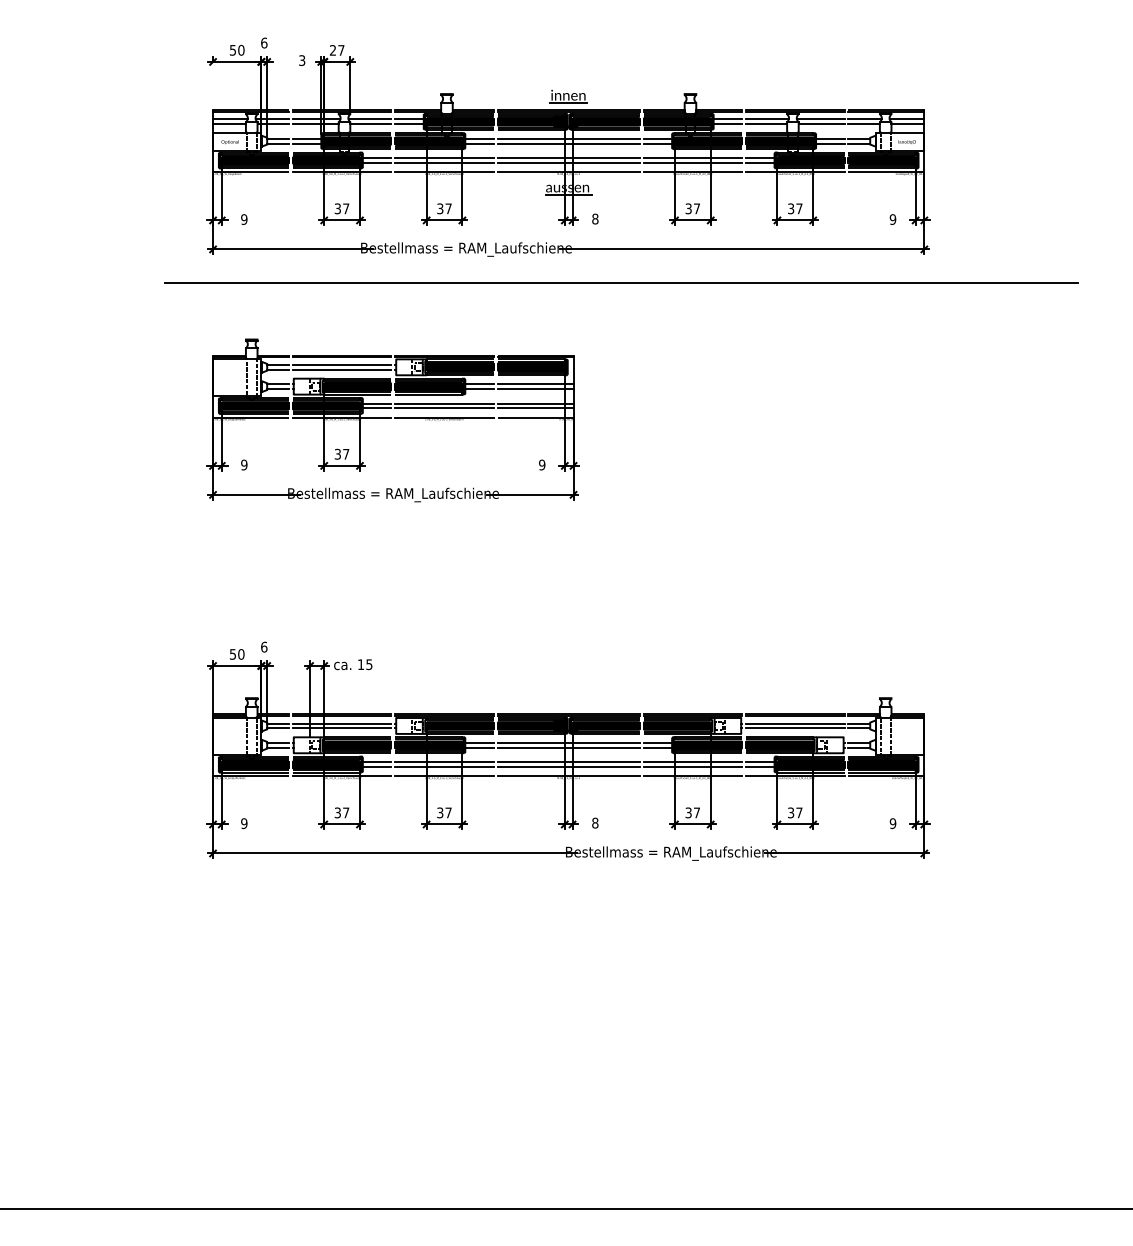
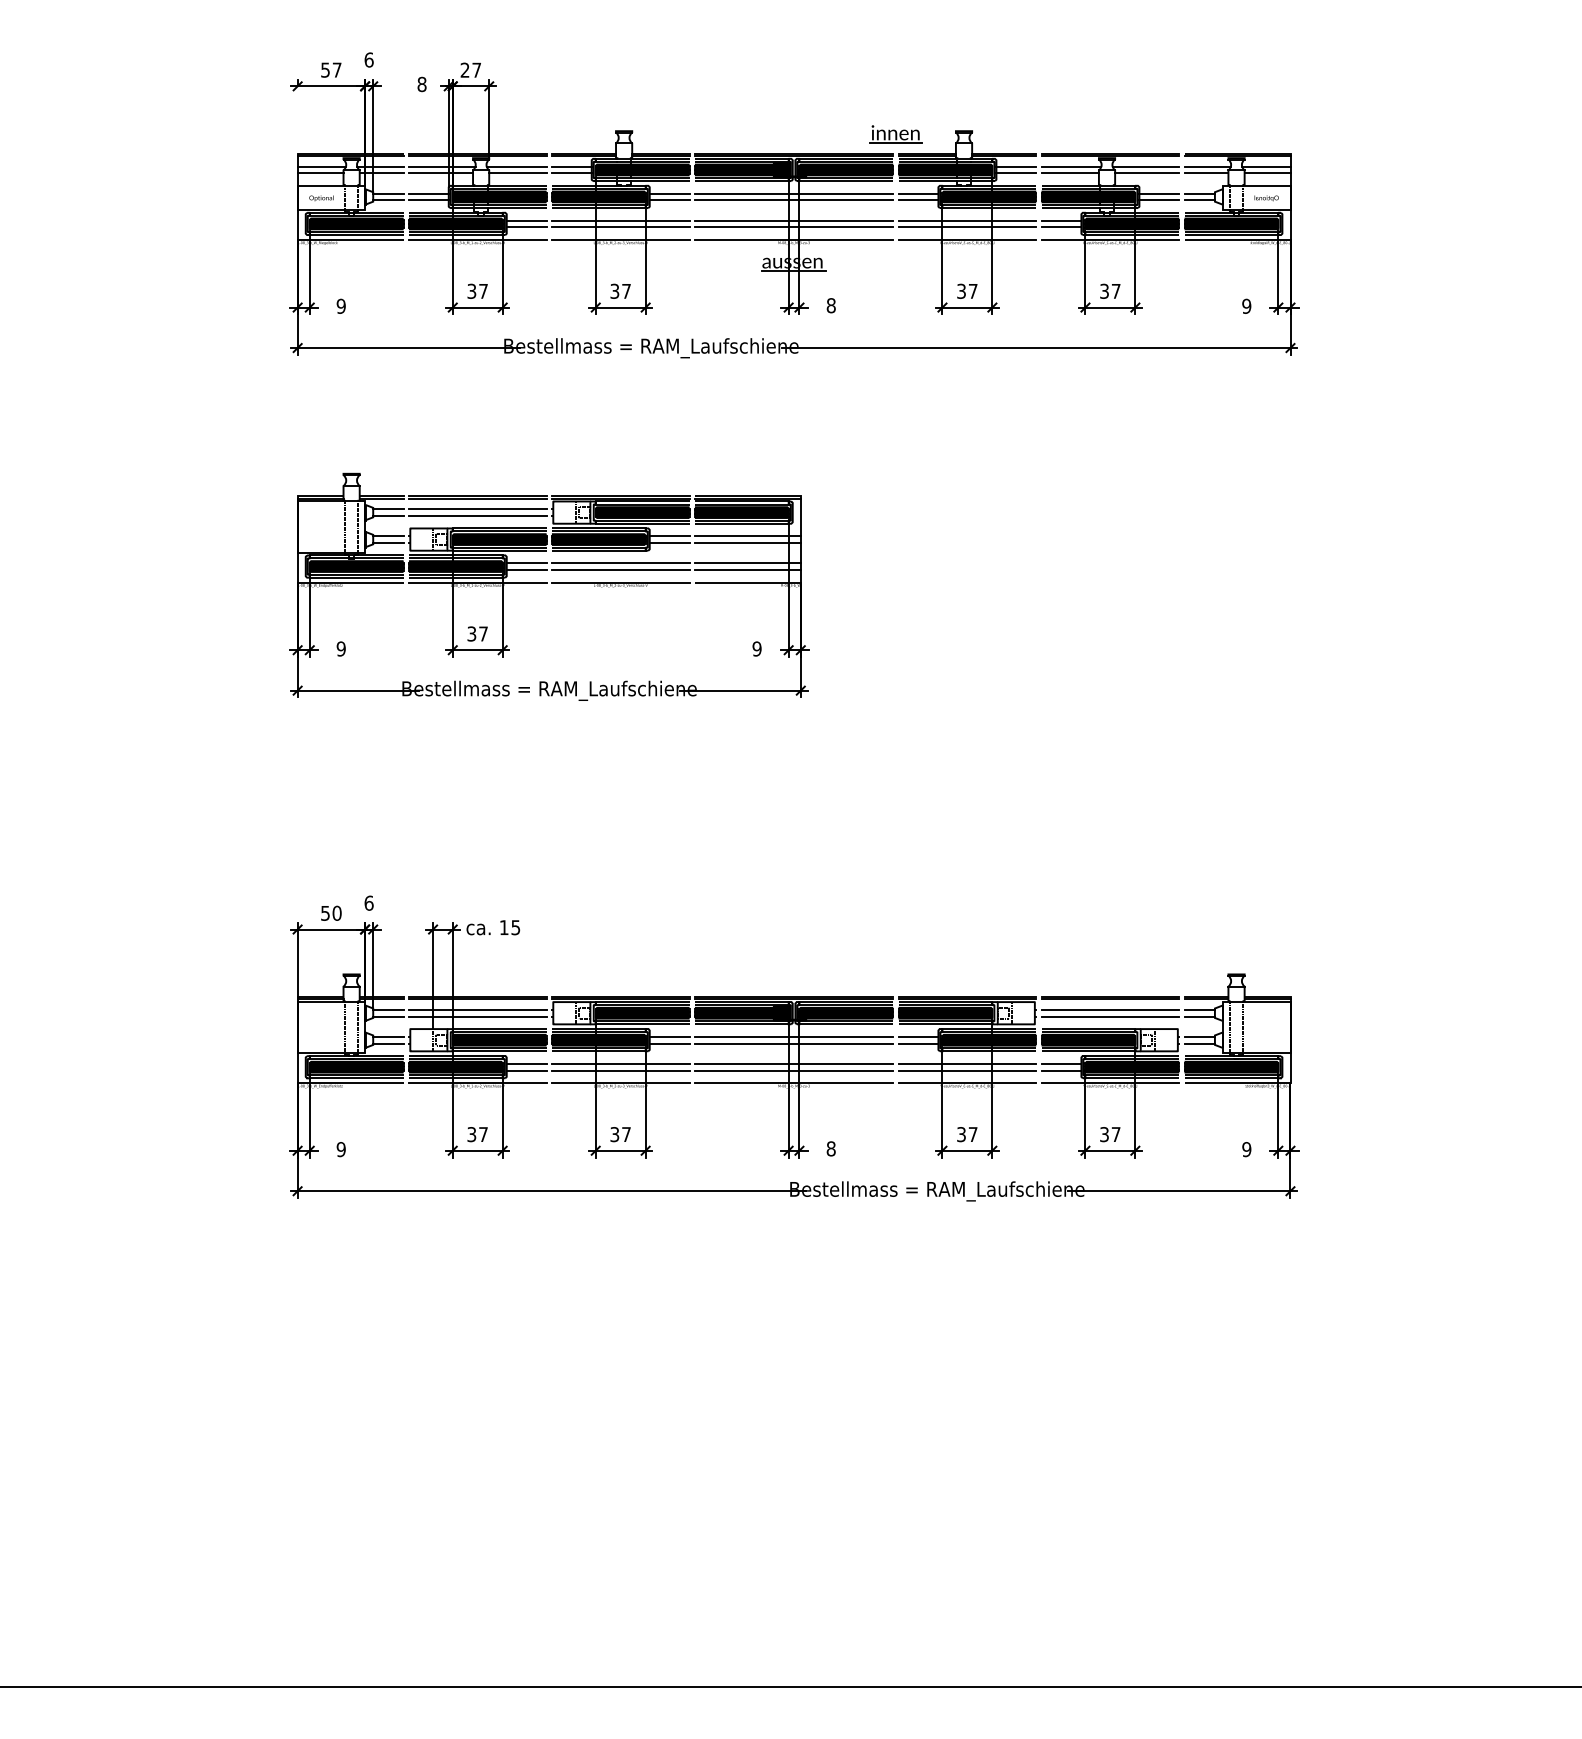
text: (240, 49) -> (336, 69), 50 -> 57
text: (301, 60) -> (421, 84), 3 -> 8
part: (568, 96) -> (895, 134), moved
line: (621, 283) -> (867, 395), removed

